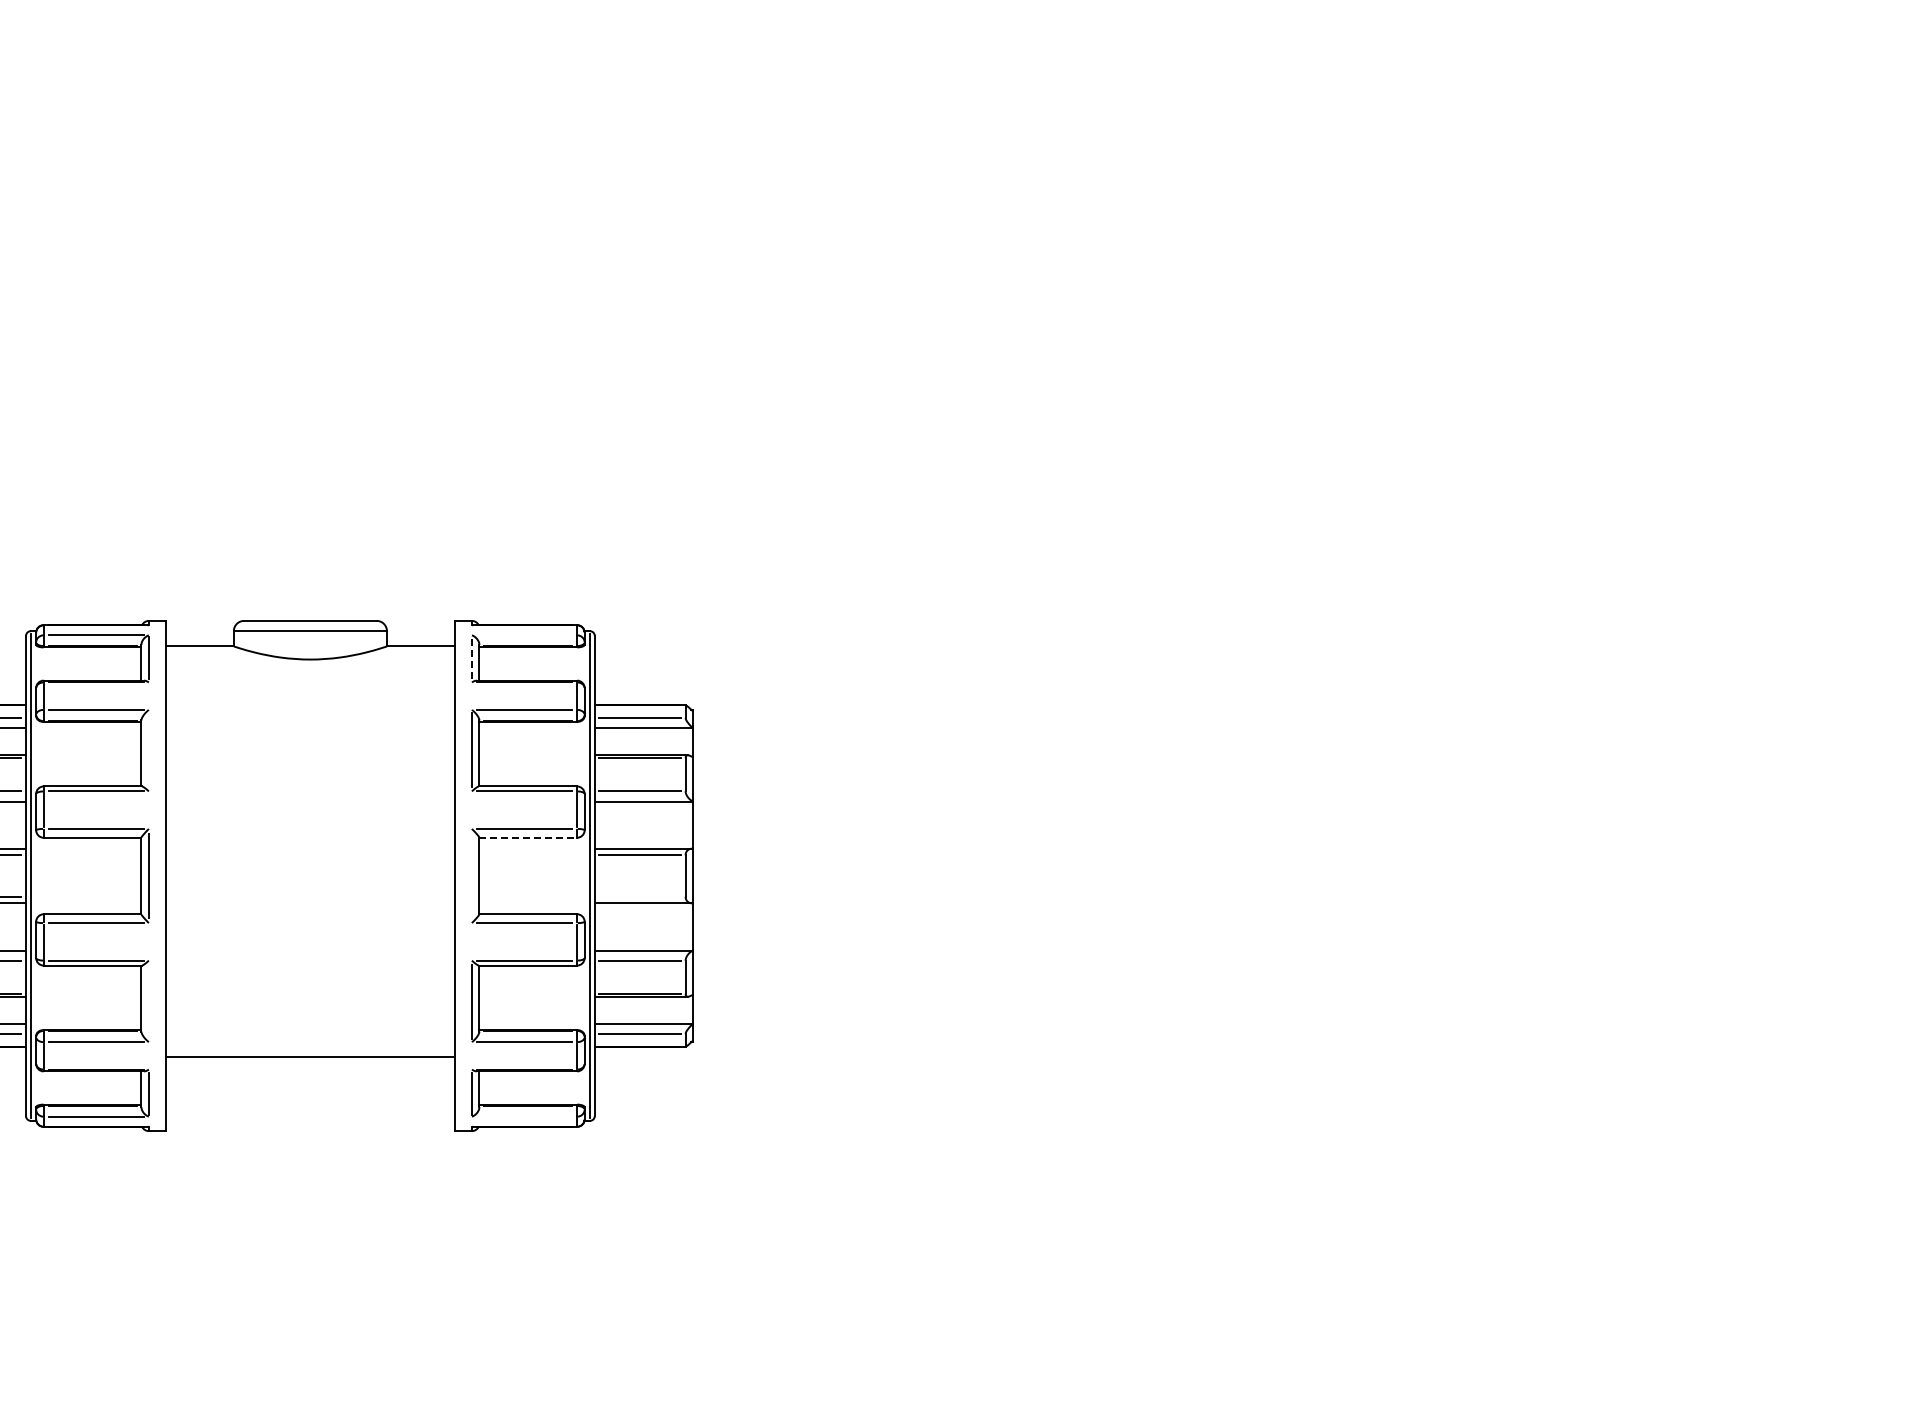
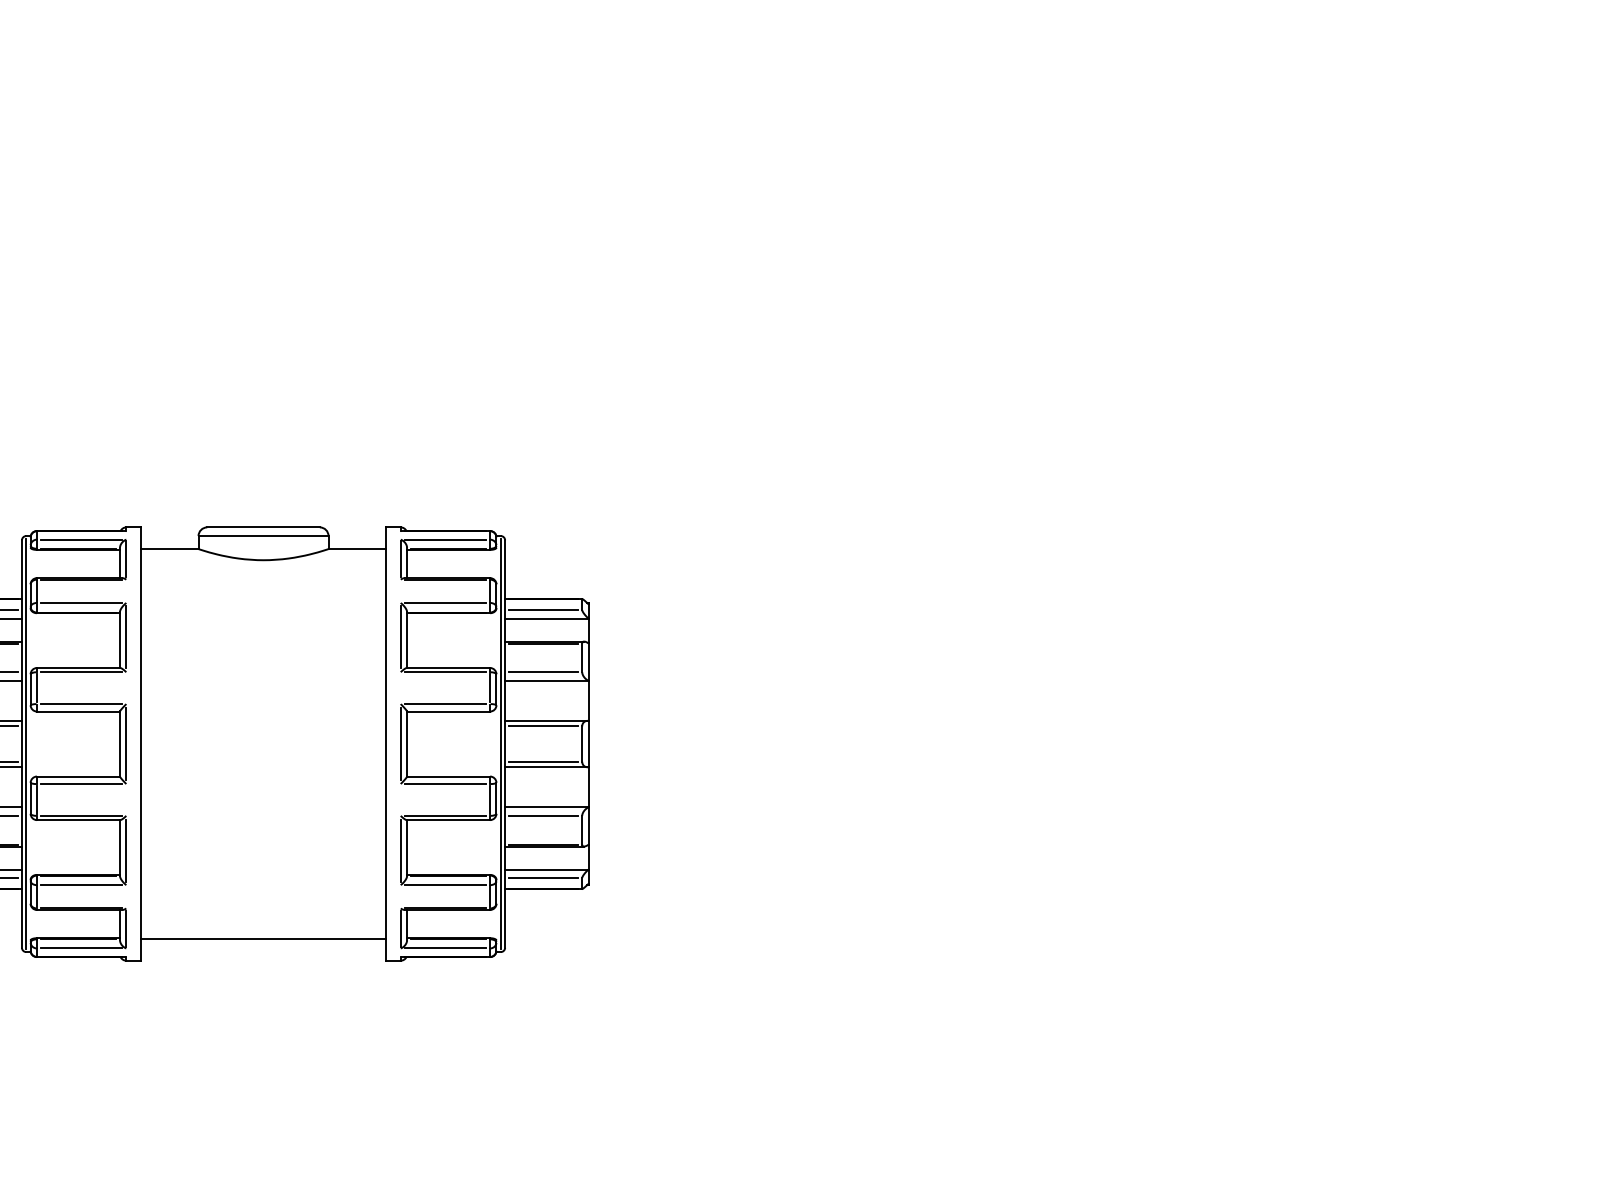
line: (524, 635) -> (445, 539), added
line: (471, 657) -> (400, 558), dashed -> solid
line: (148, 749) -> (126, 636), added
line: (528, 837) -> (448, 711), dashed -> solid
line: (471, 875) -> (400, 743), added
line: (640, 896) -> (543, 761), added
line: (148, 1001) -> (126, 850), added
line: (310, 1056) -> (263, 938), moved
line: (524, 1116) -> (445, 948), added

